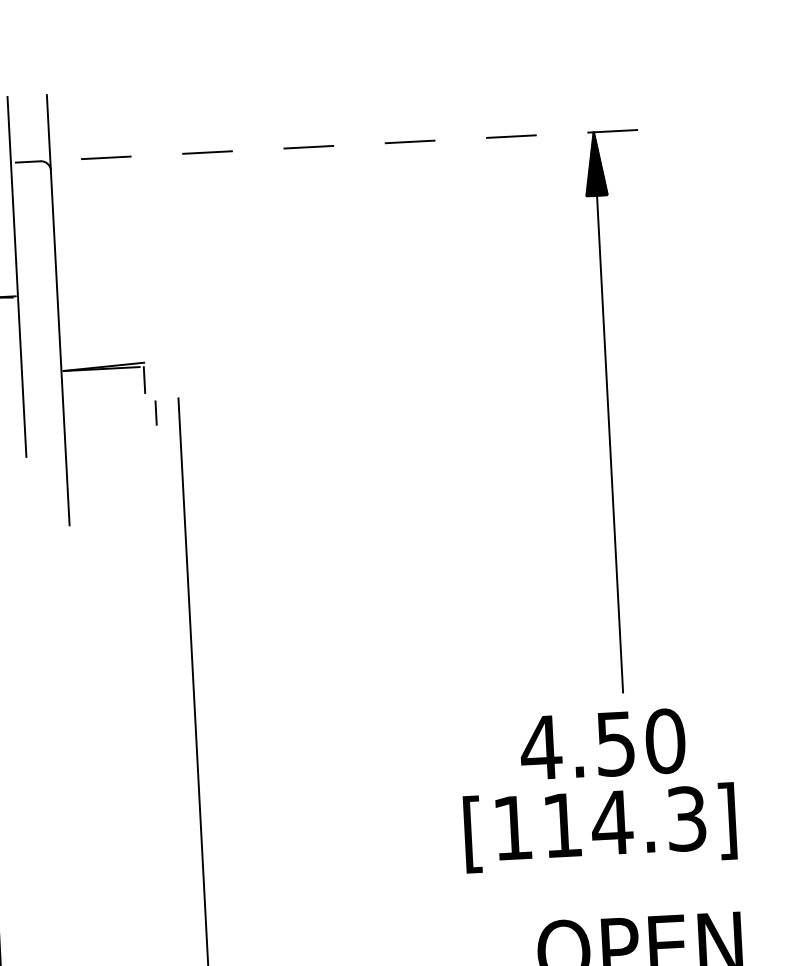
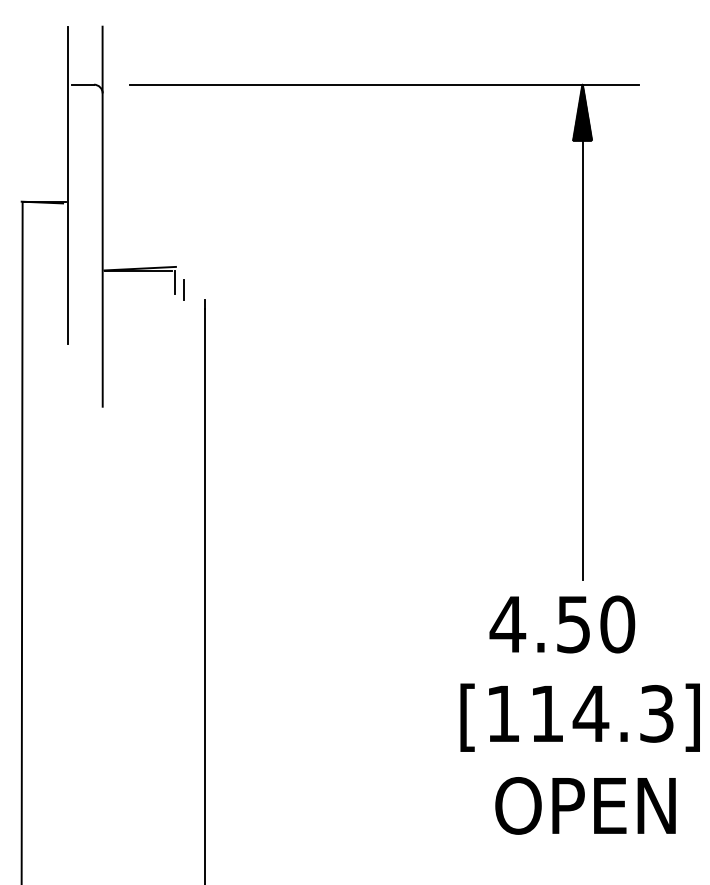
line: (369, 143) -> (384, 84), dashed -> solid
line: (155, 412) -> (183, 289), moved
text: (599, 827) -> (579, 717), moved

